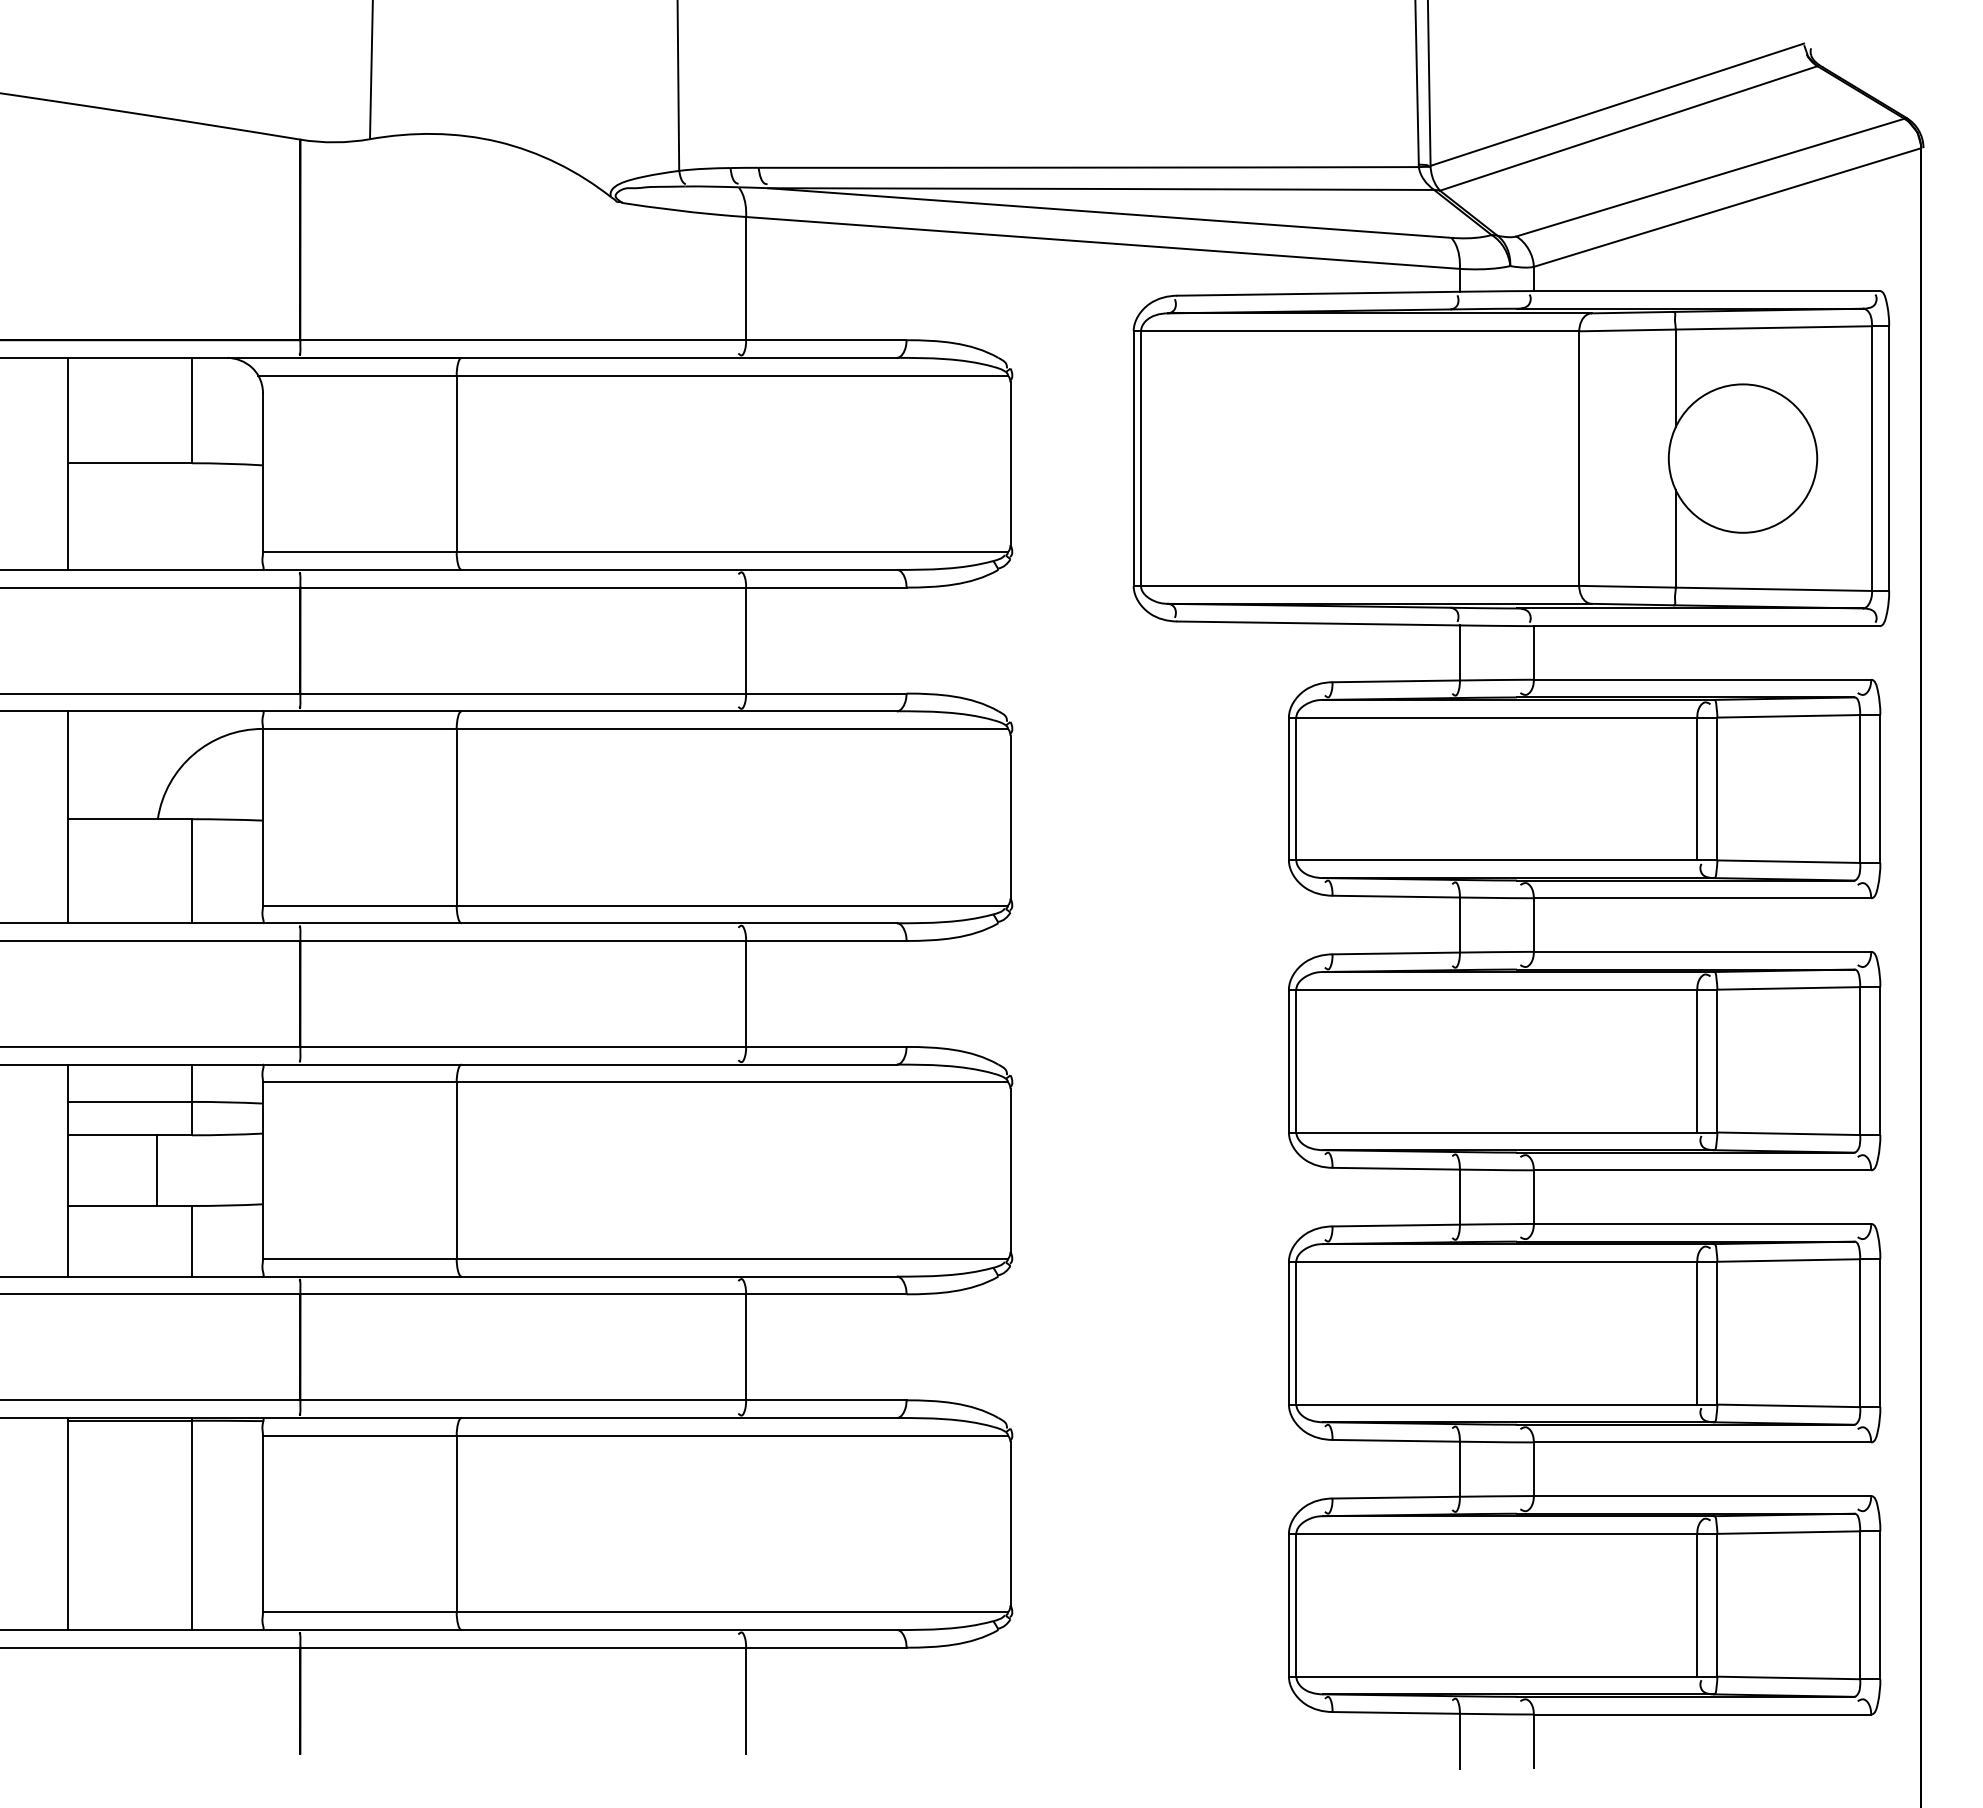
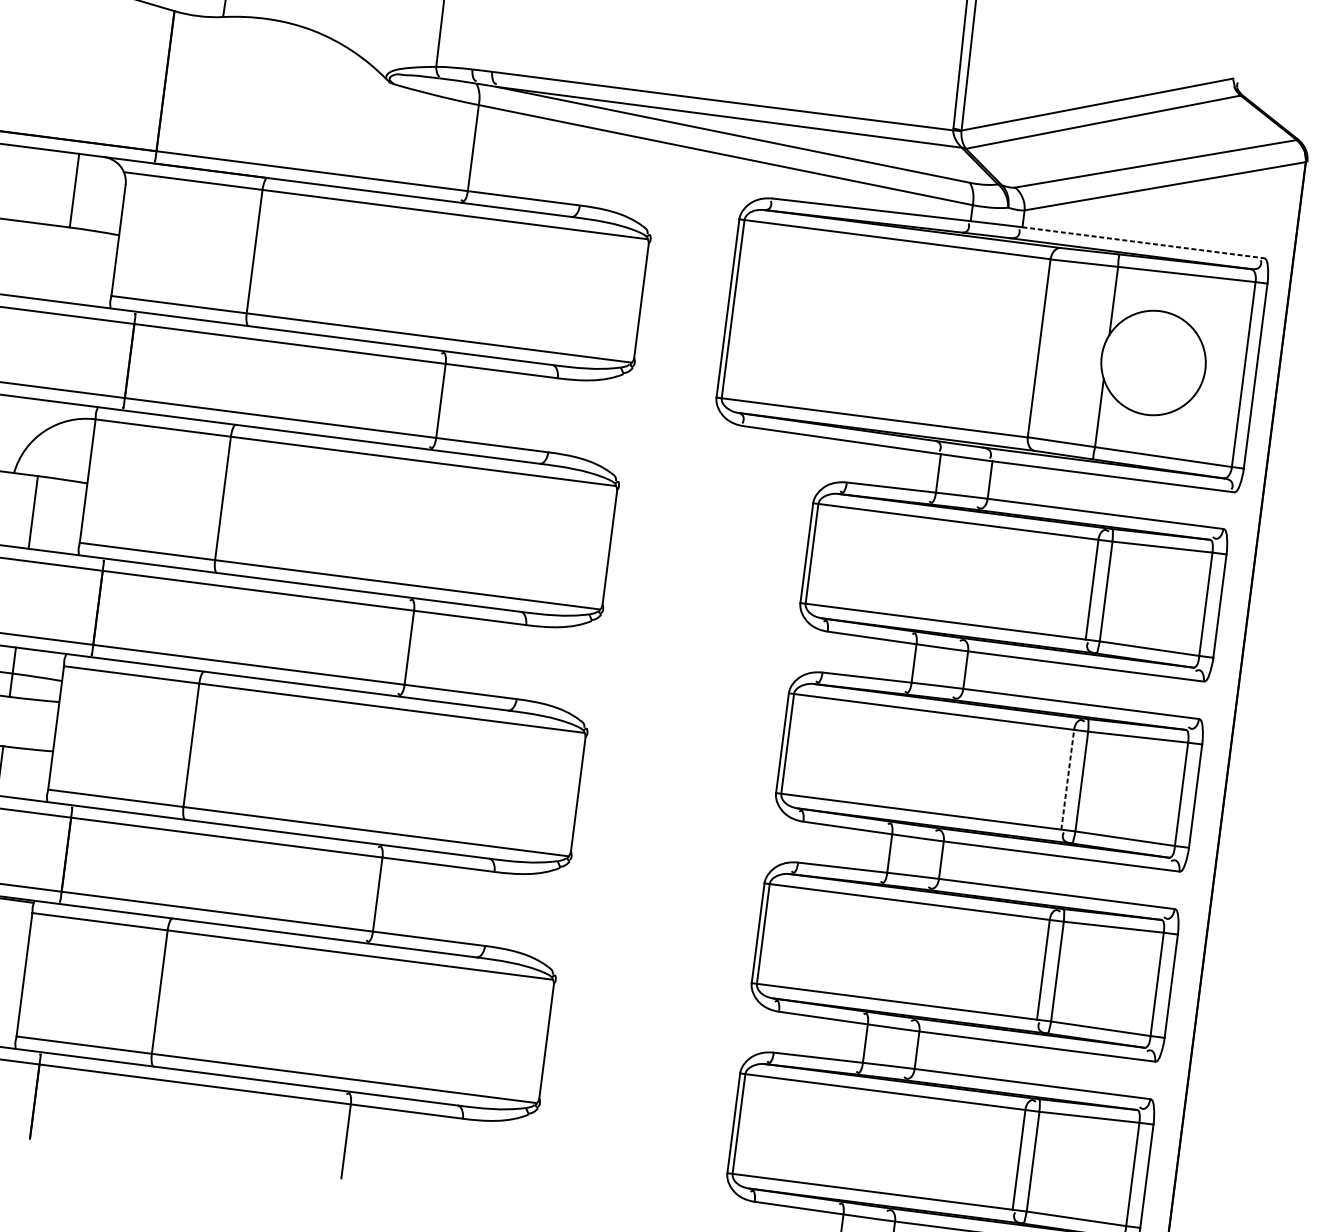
line: (1706, 291) -> (1143, 243), solid -> dashed
line: (1697, 1060) -> (1067, 779), solid -> dashed

